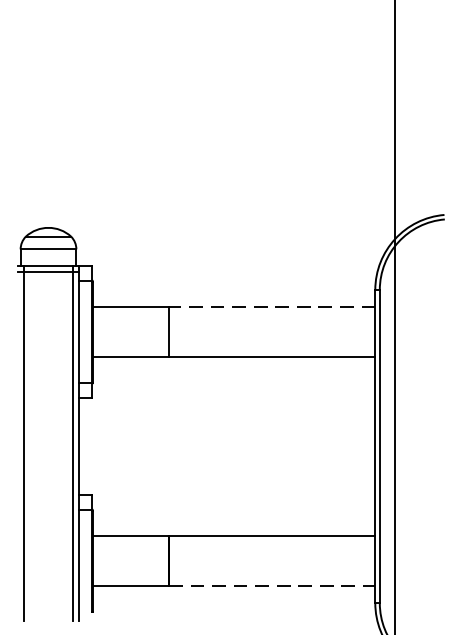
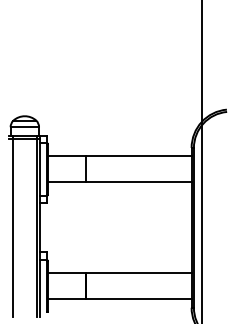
line: (273, 306) -> (139, 156), dashed -> solid
line: (273, 586) -> (139, 299), dashed -> solid

